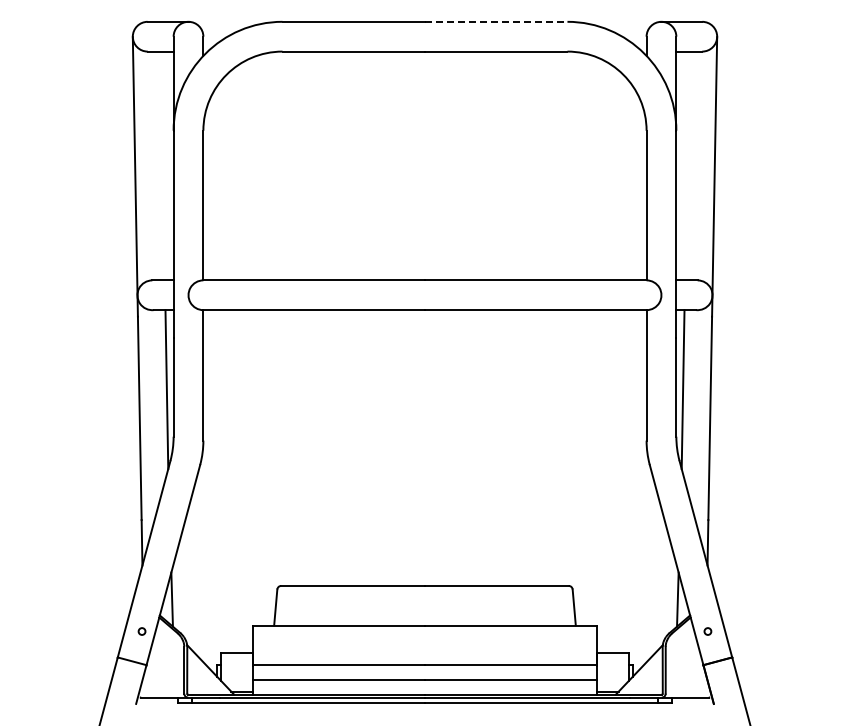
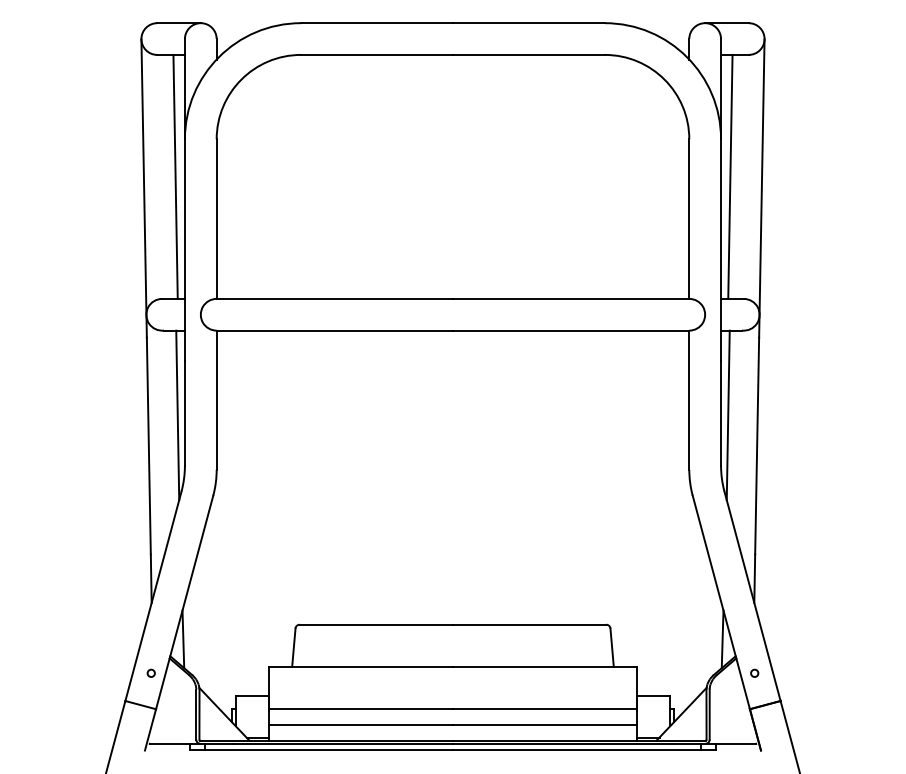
line: (496, 21) -> (529, 22), dashed -> solid
line: (164, 165) -> (175, 176), added
line: (685, 165) -> (730, 176), added

